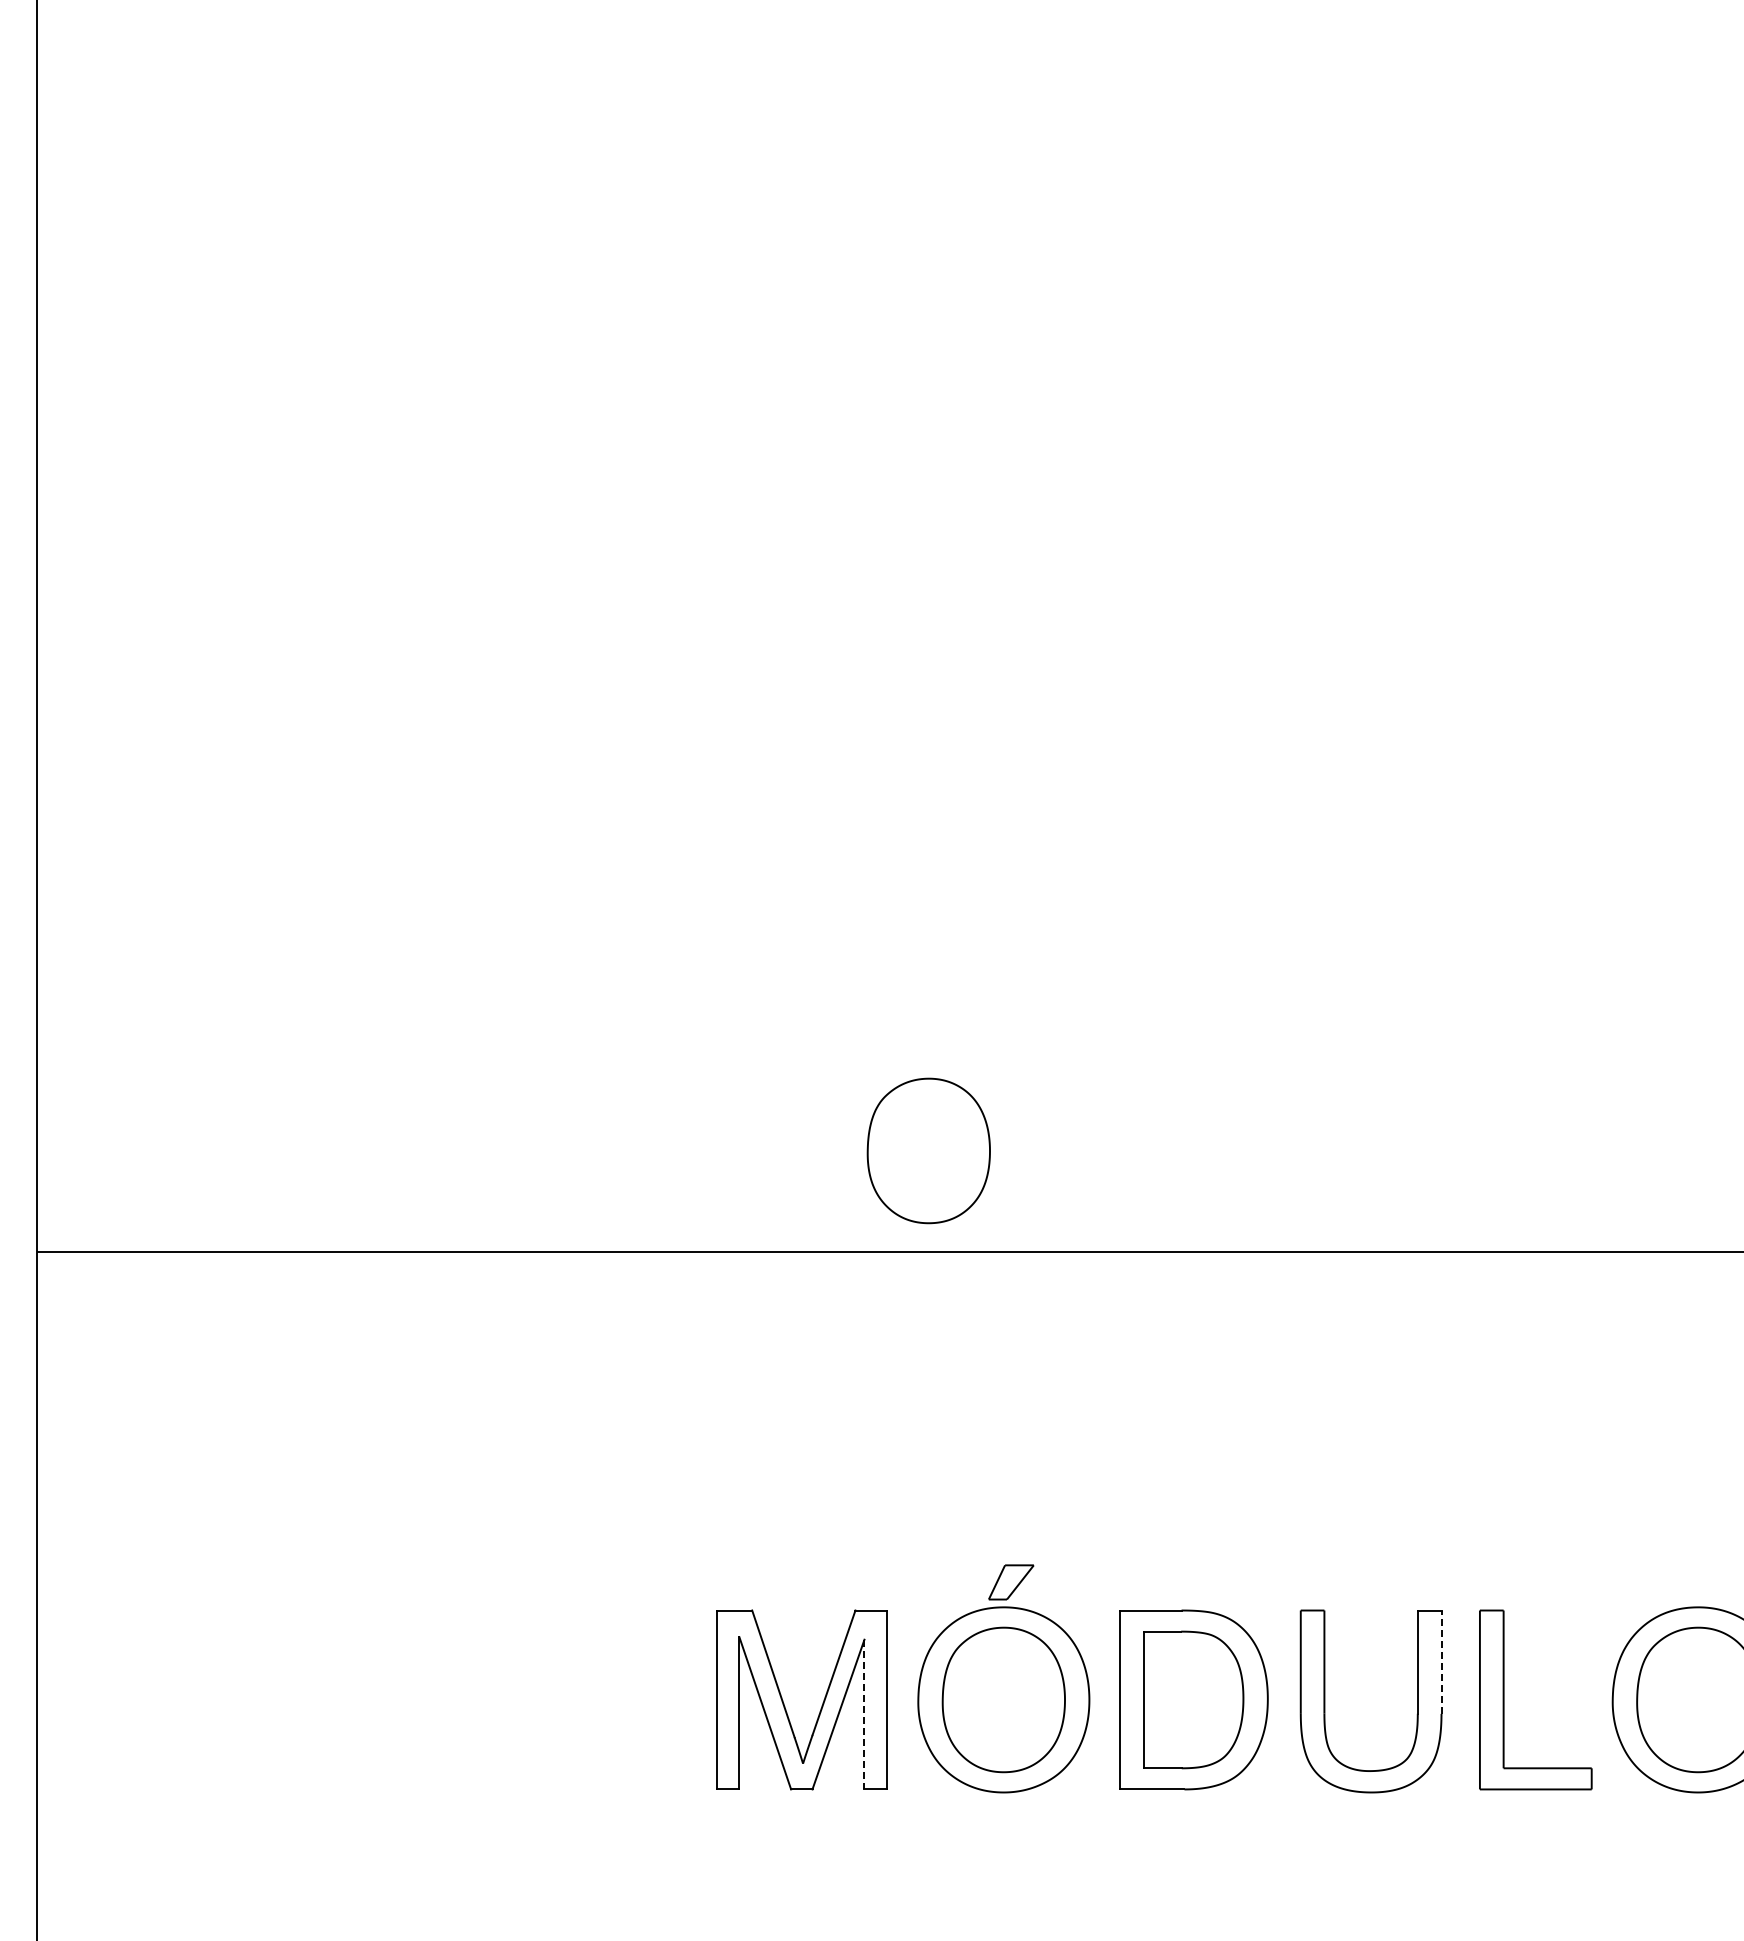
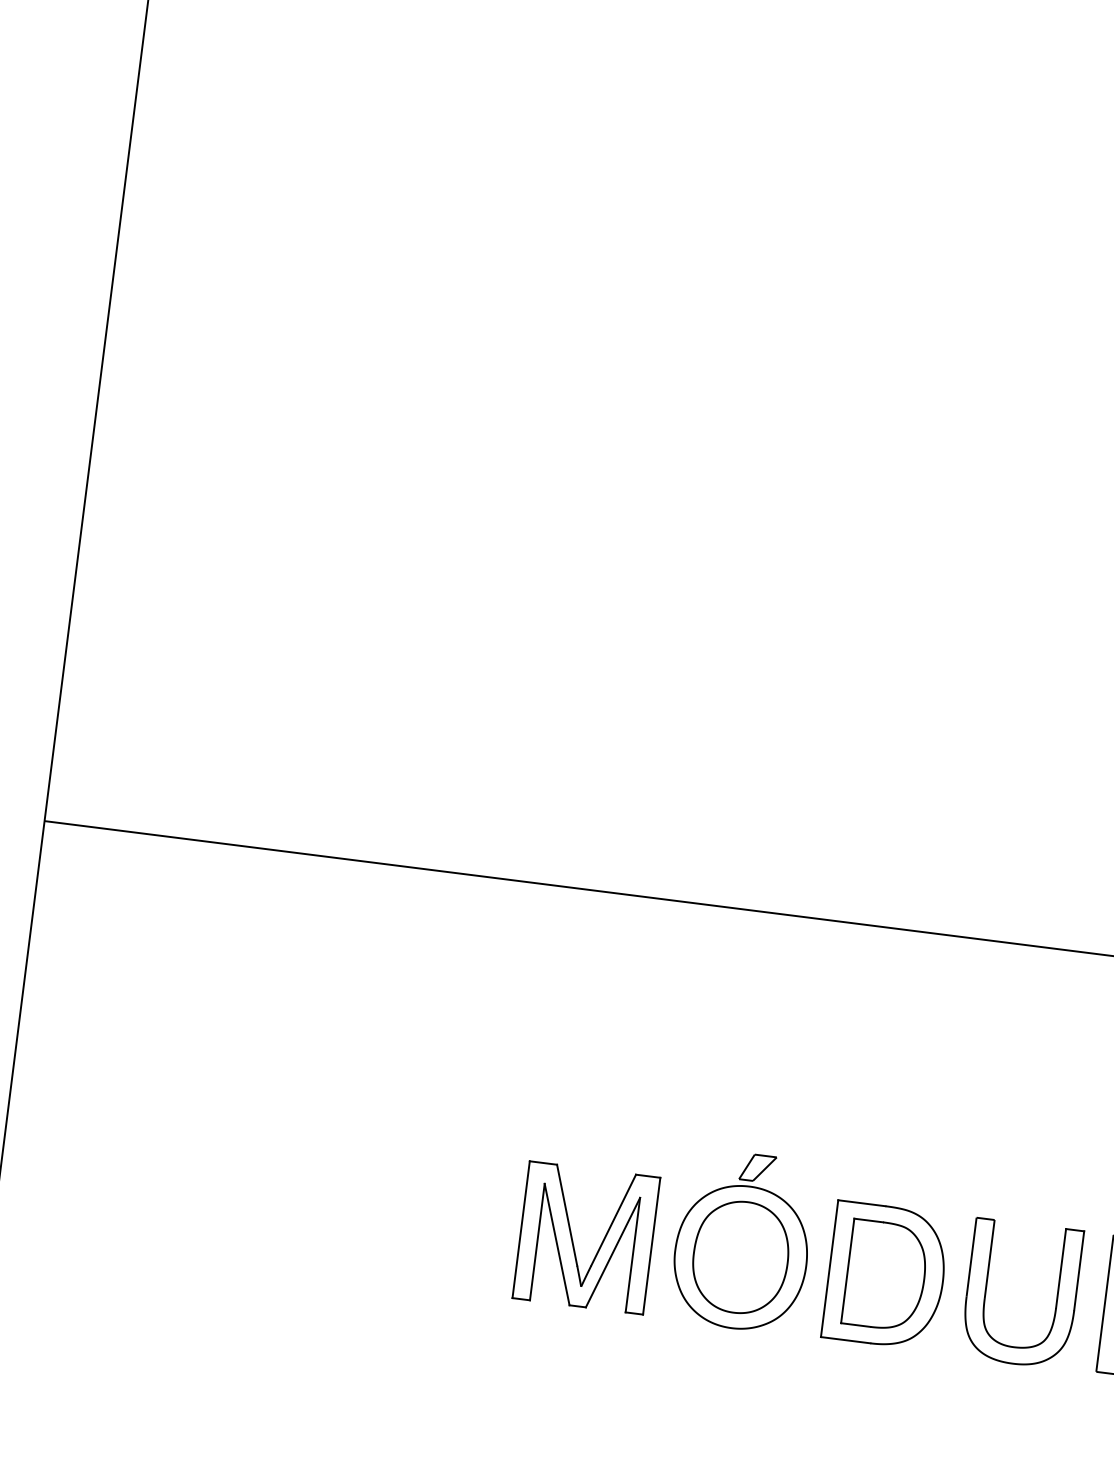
part: (928, 1150) -> (736, 829), removed
line: (1441, 1662) -> (1079, 1271), dashed -> solid
line: (864, 1714) -> (632, 1255), dashed -> solid

